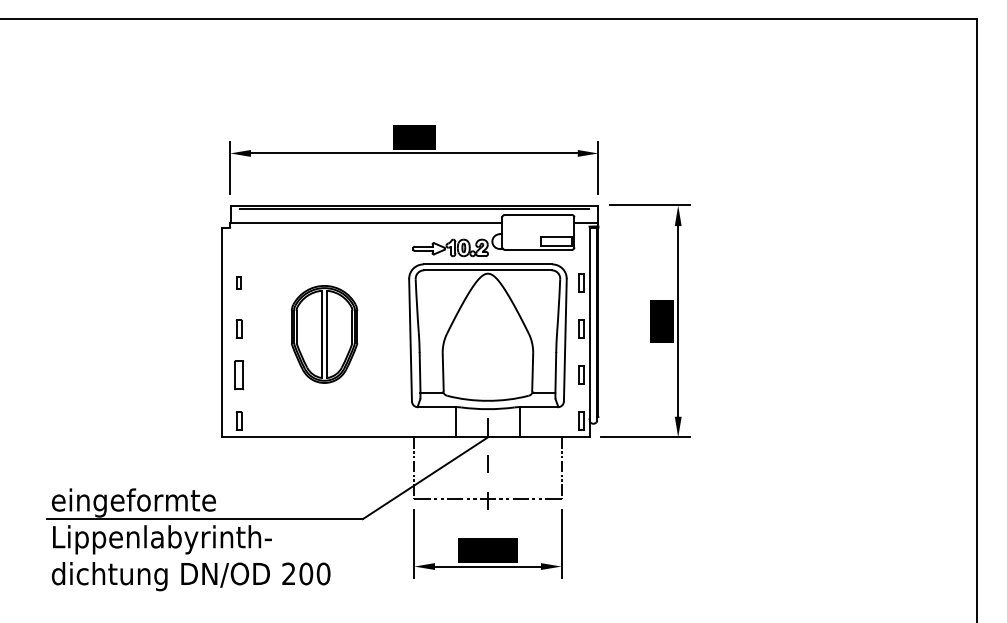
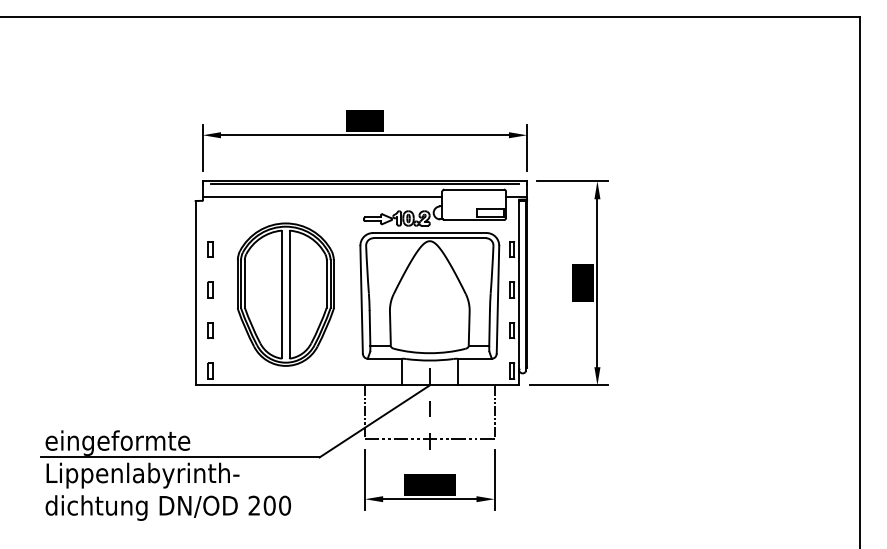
part: (238, 282) -> (210, 248), size x1.43
part: (324, 334) -> (285, 294), size x1.67
part: (238, 374) -> (210, 330), size x0.62

